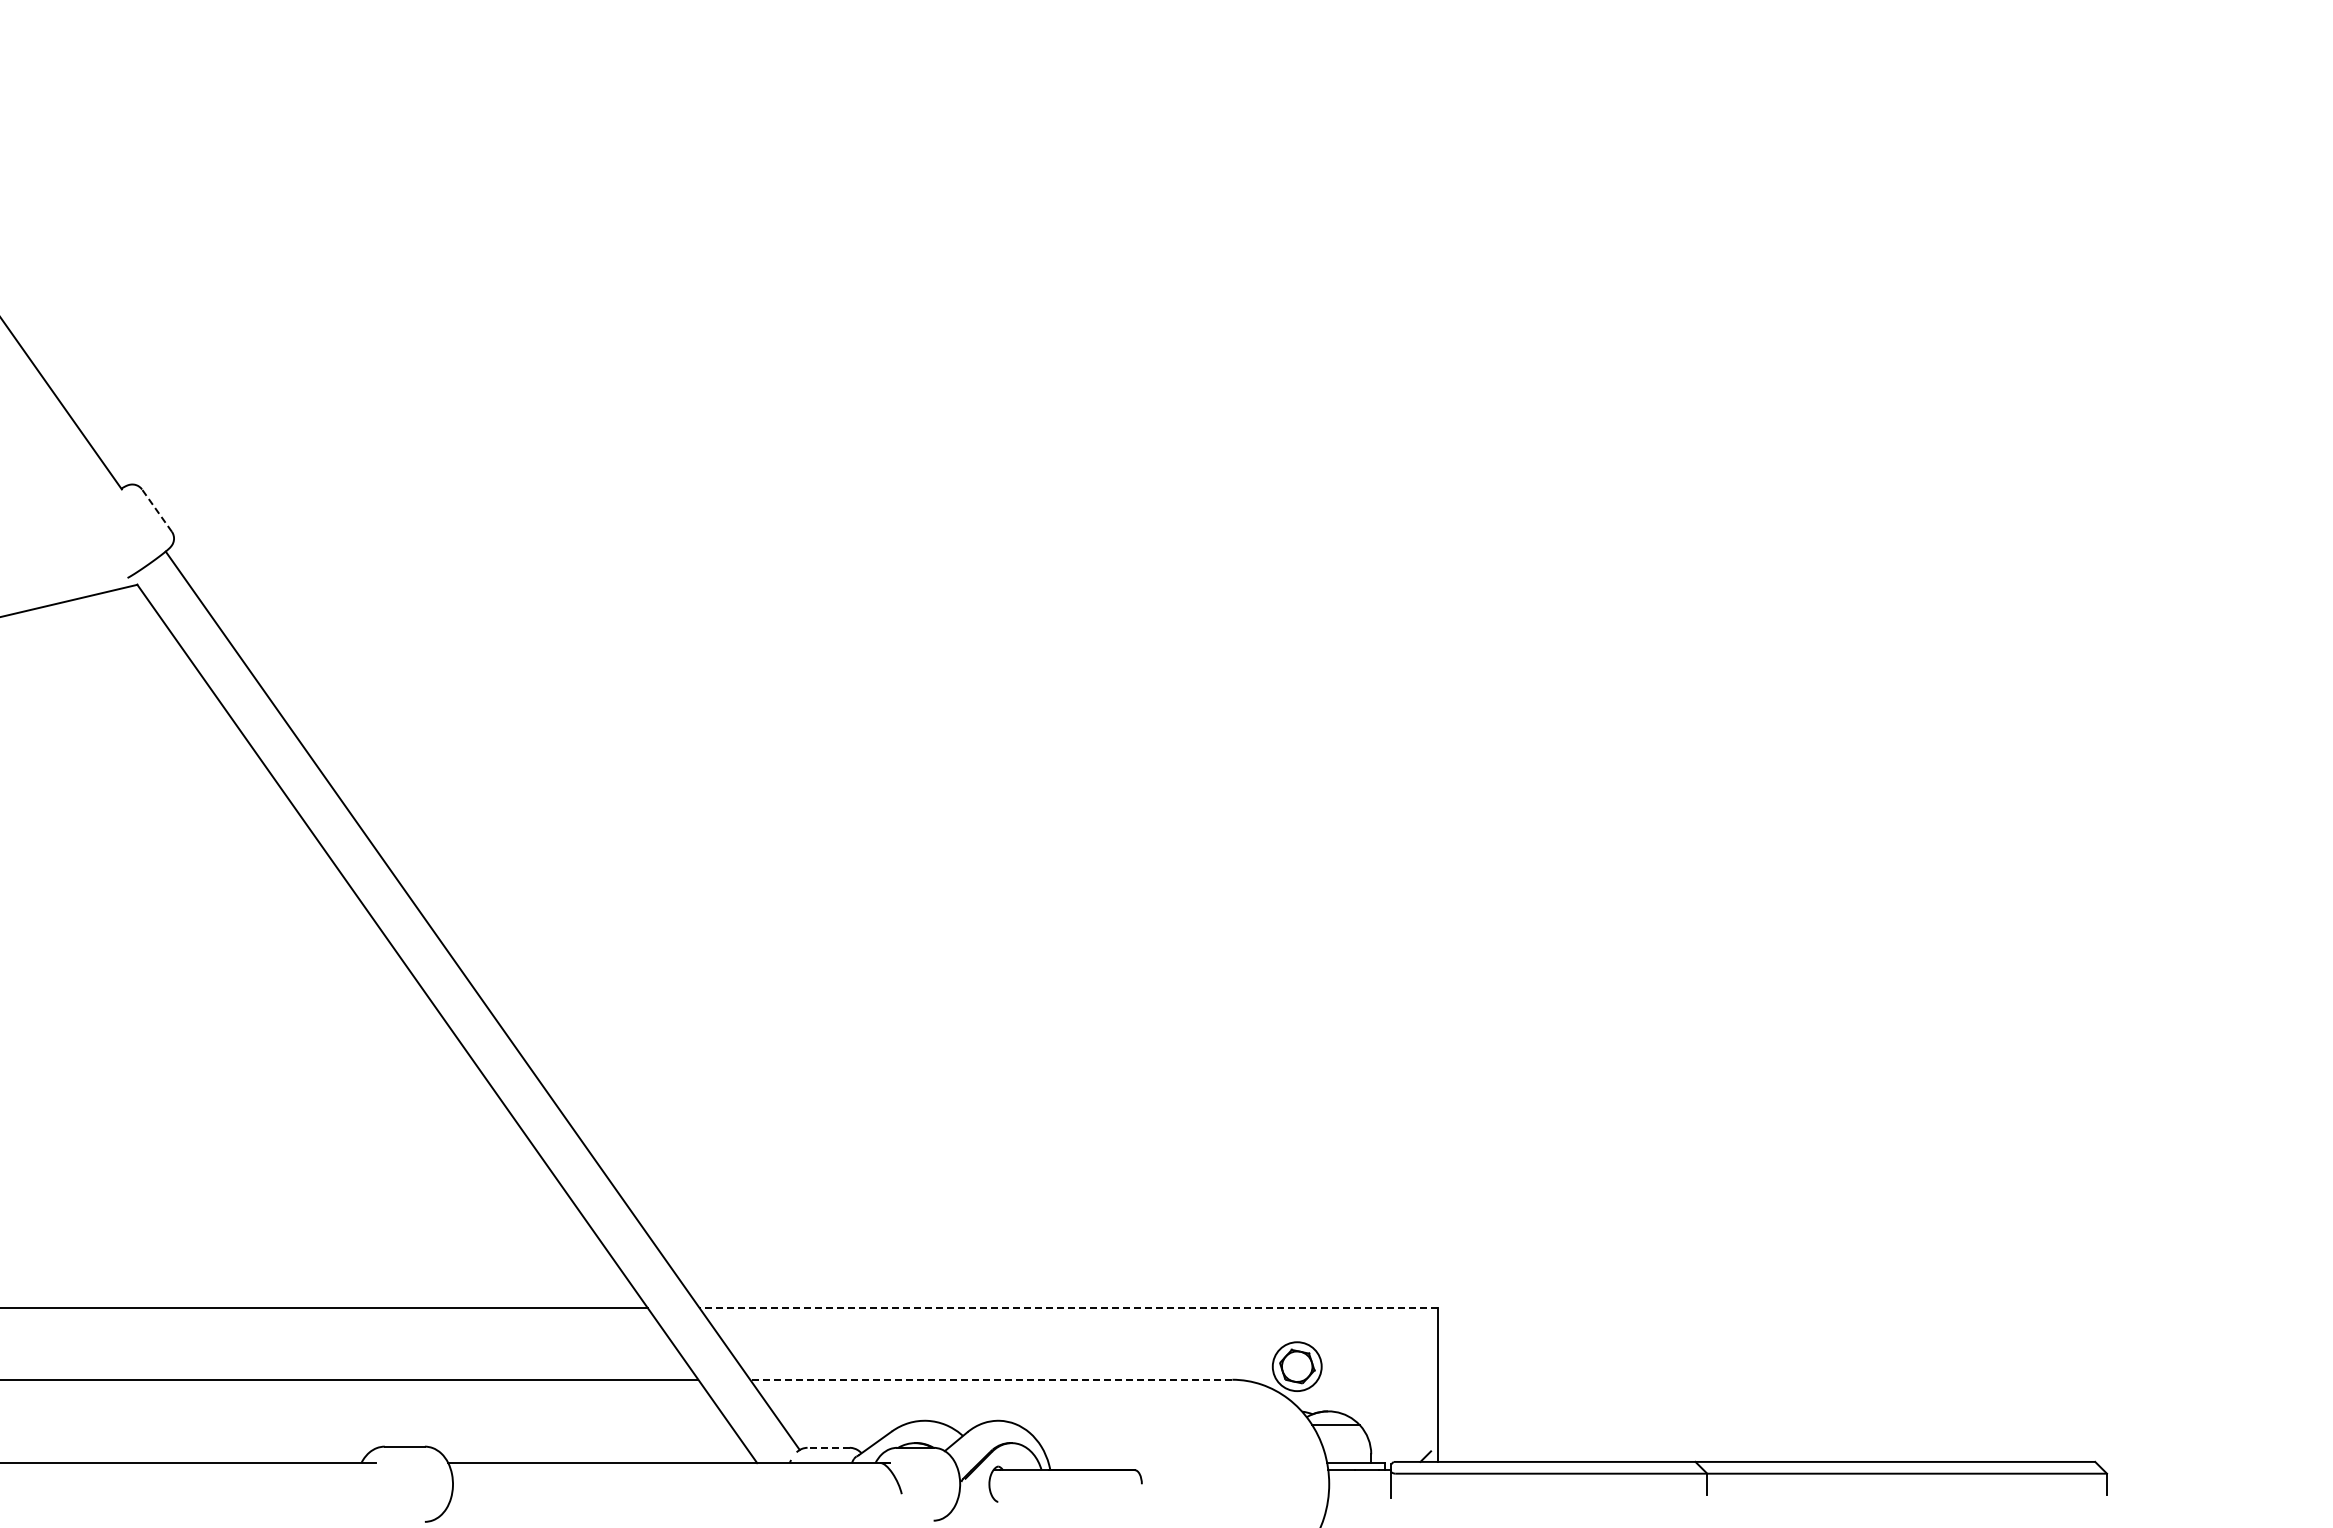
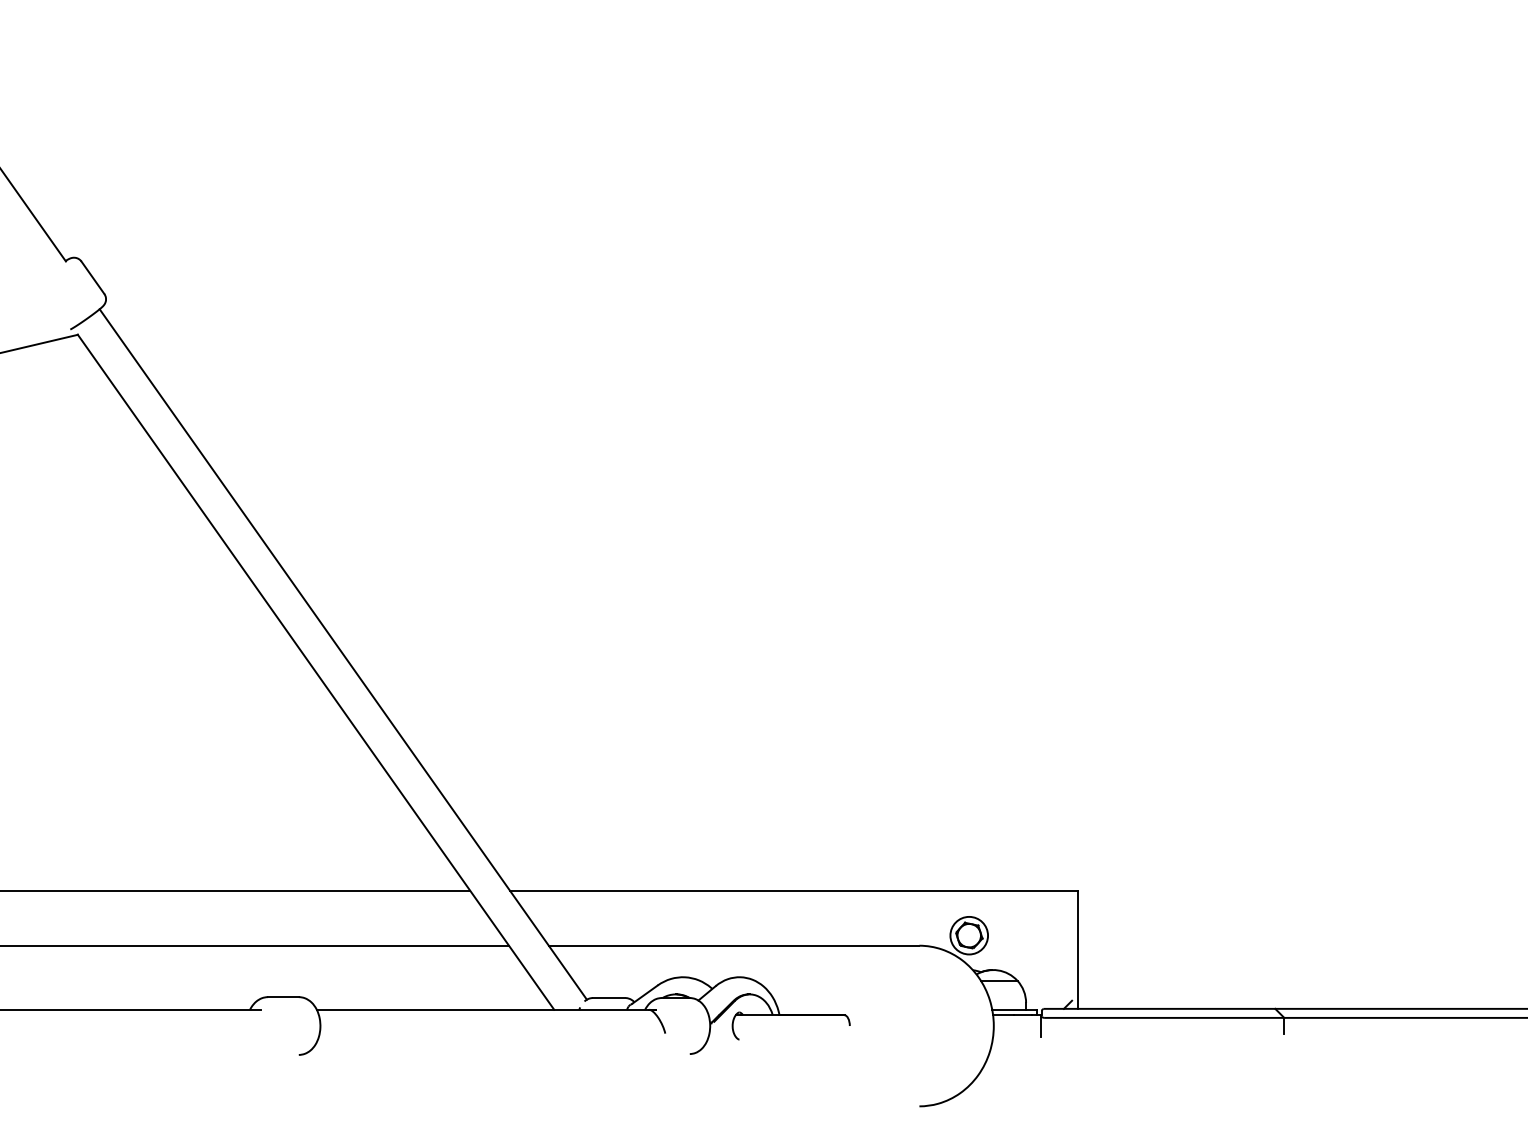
line: (157, 510) -> (93, 277), dashed -> solid
line: (1068, 1307) -> (793, 890), dashed -> solid
line: (990, 1379) -> (733, 945), dashed -> solid
line: (828, 1447) -> (609, 997), dashed -> solid

